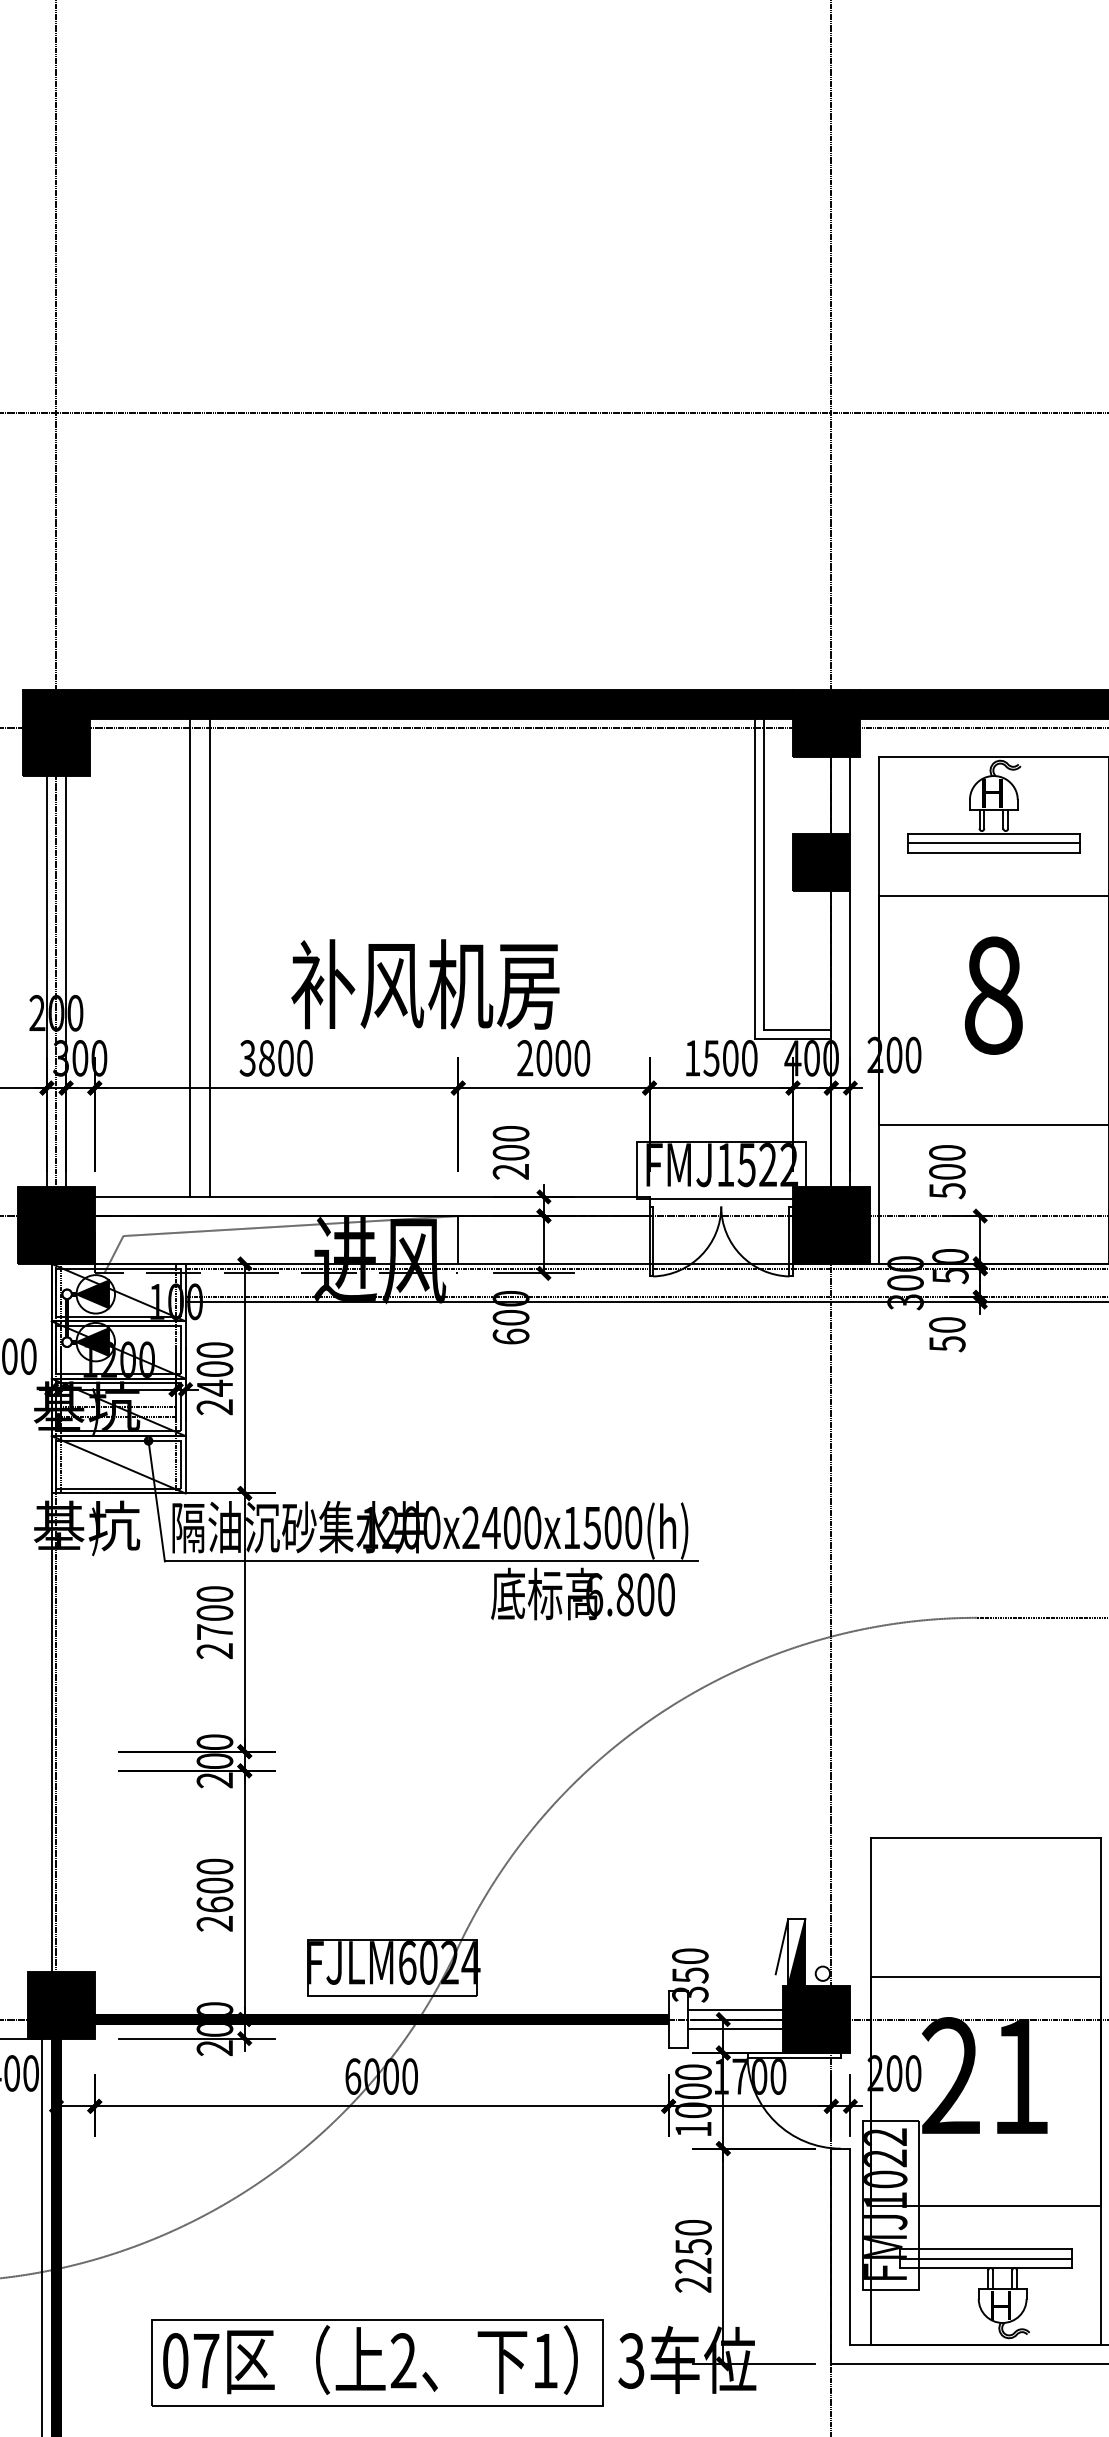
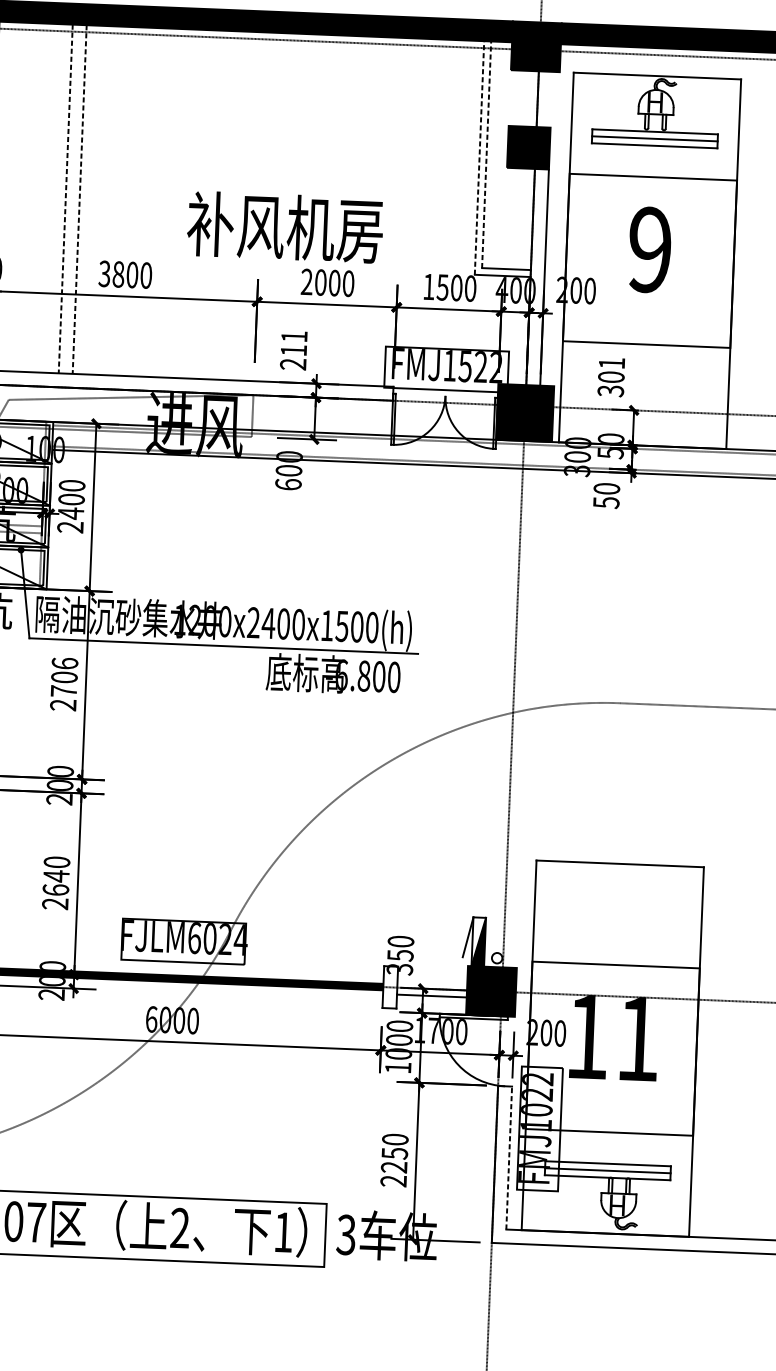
line: (850, 794) -> (551, 99), removed
line: (764, 873) -> (486, 154), solid -> dashed
line: (754, 878) -> (479, 157), solid -> dashed
line: (190, 958) -> (65, 199), solid -> dashed
line: (209, 958) -> (79, 200), solid -> dashed
text: (425, 984) -> (285, 227), moved
text: (993, 995) -> (650, 249), 8 -> 9
text: (510, 1143) -> (293, 343), 200 -> 211
text: (947, 1172) -> (611, 377), 500 -> 301
text: (214, 1593) -> (64, 663), 2700 -> 2706
text: (214, 1885) -> (56, 876), 2600 -> 2640
line: (735, 2009) -> (432, 981), removed
text: (950, 2075) -> (587, 1036), 21 -> 11
line: (850, 2246) -> (509, 1157), solid -> dashed

